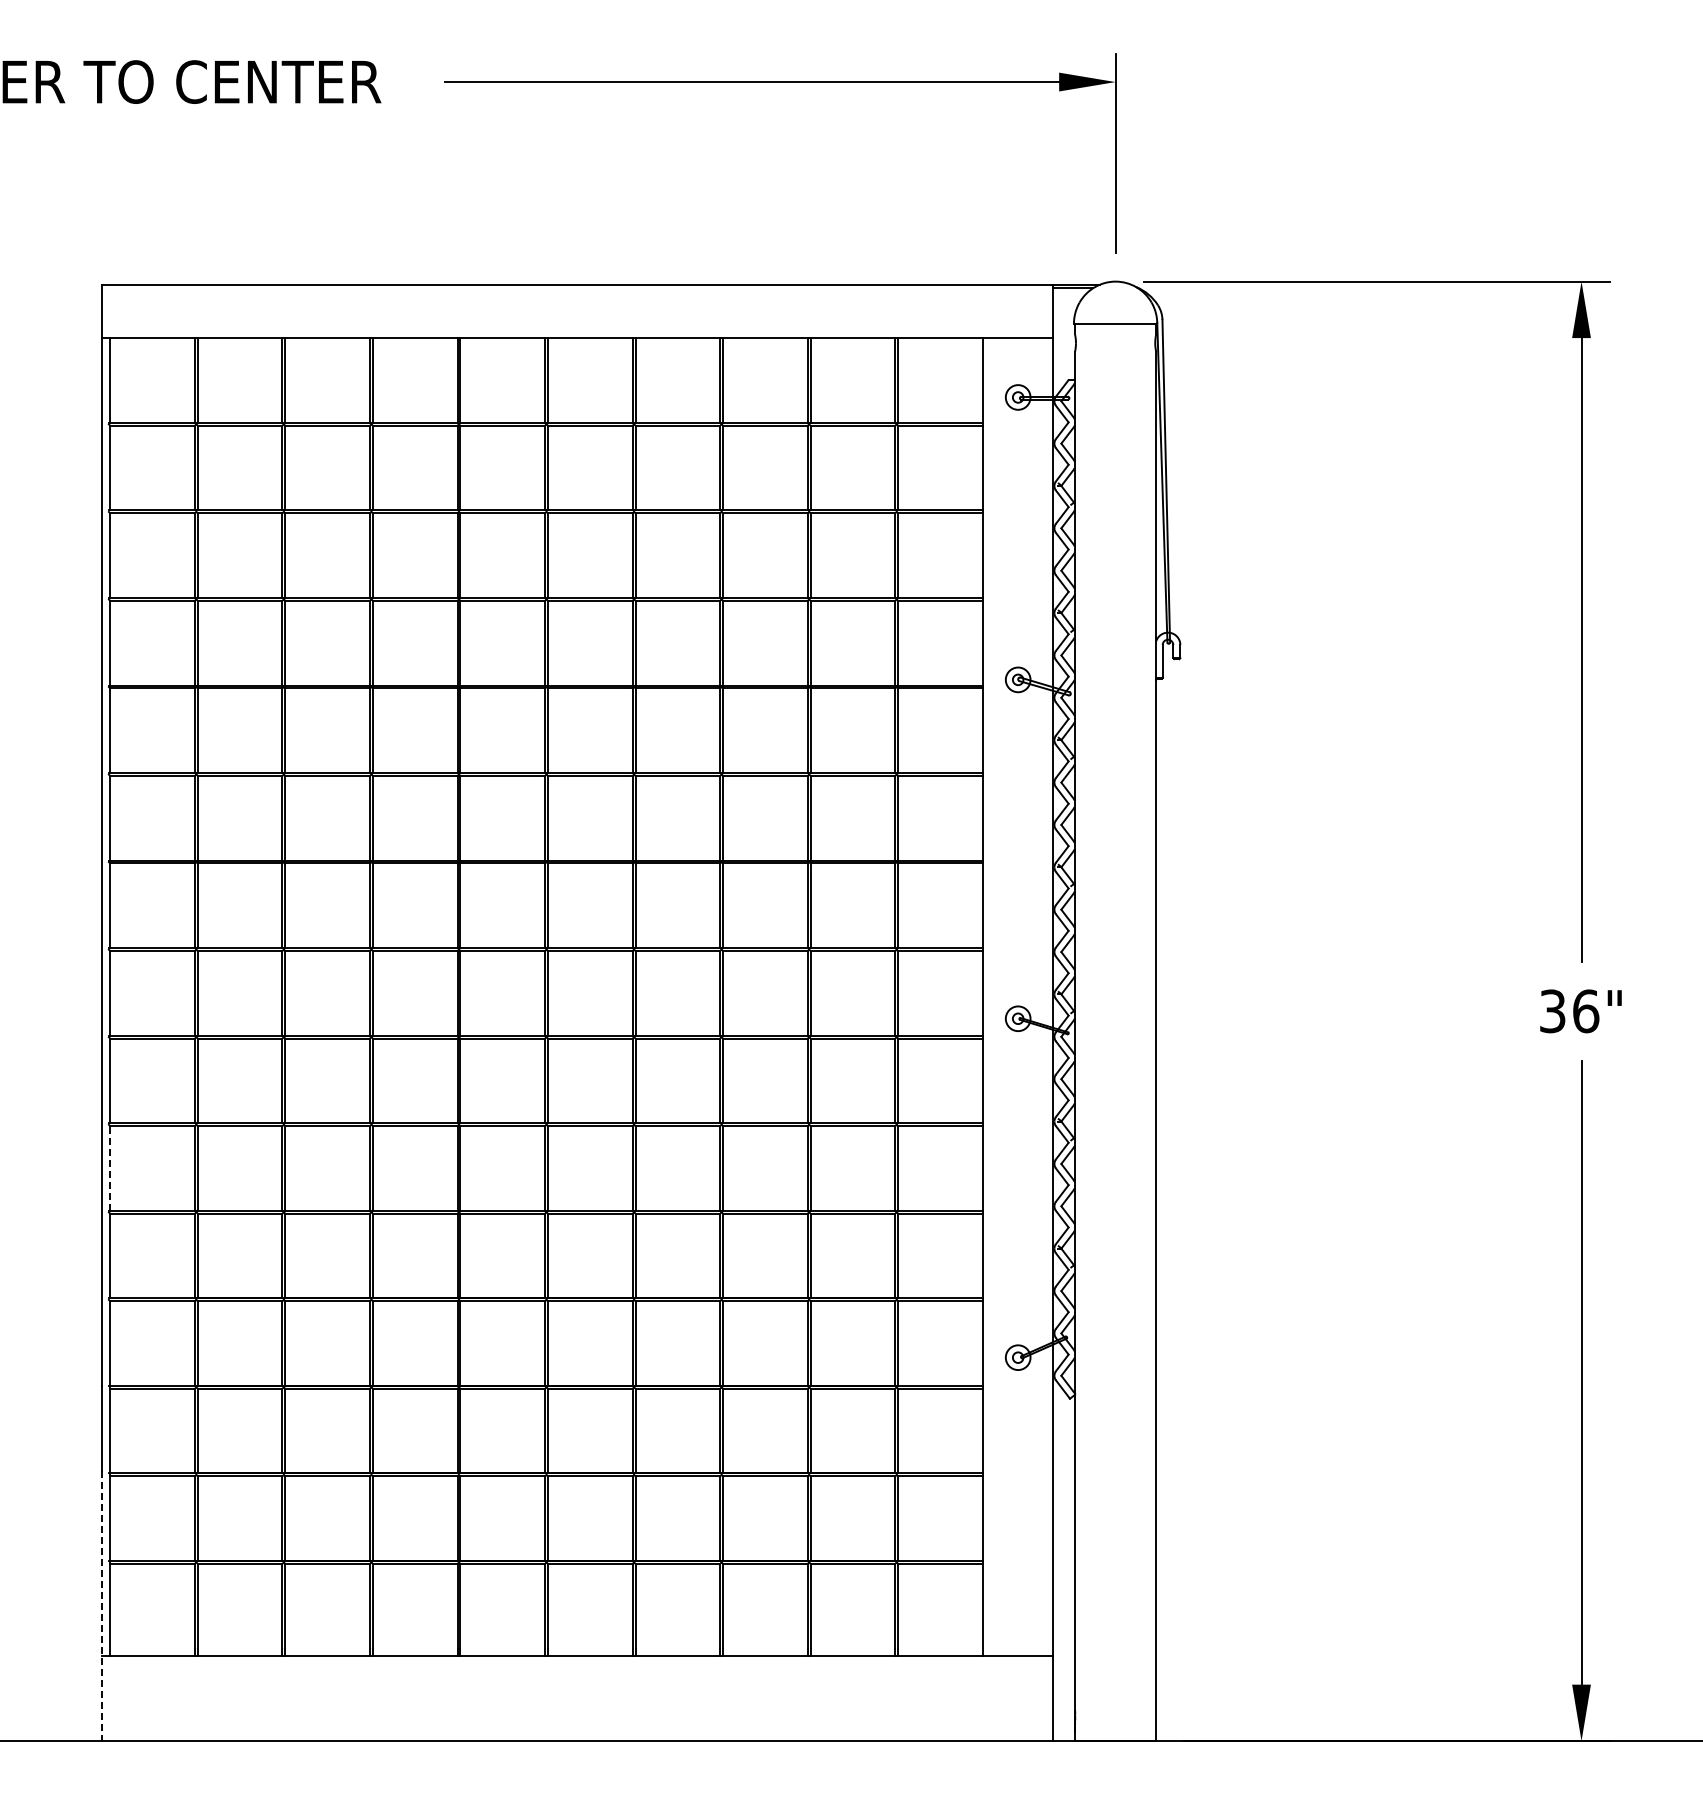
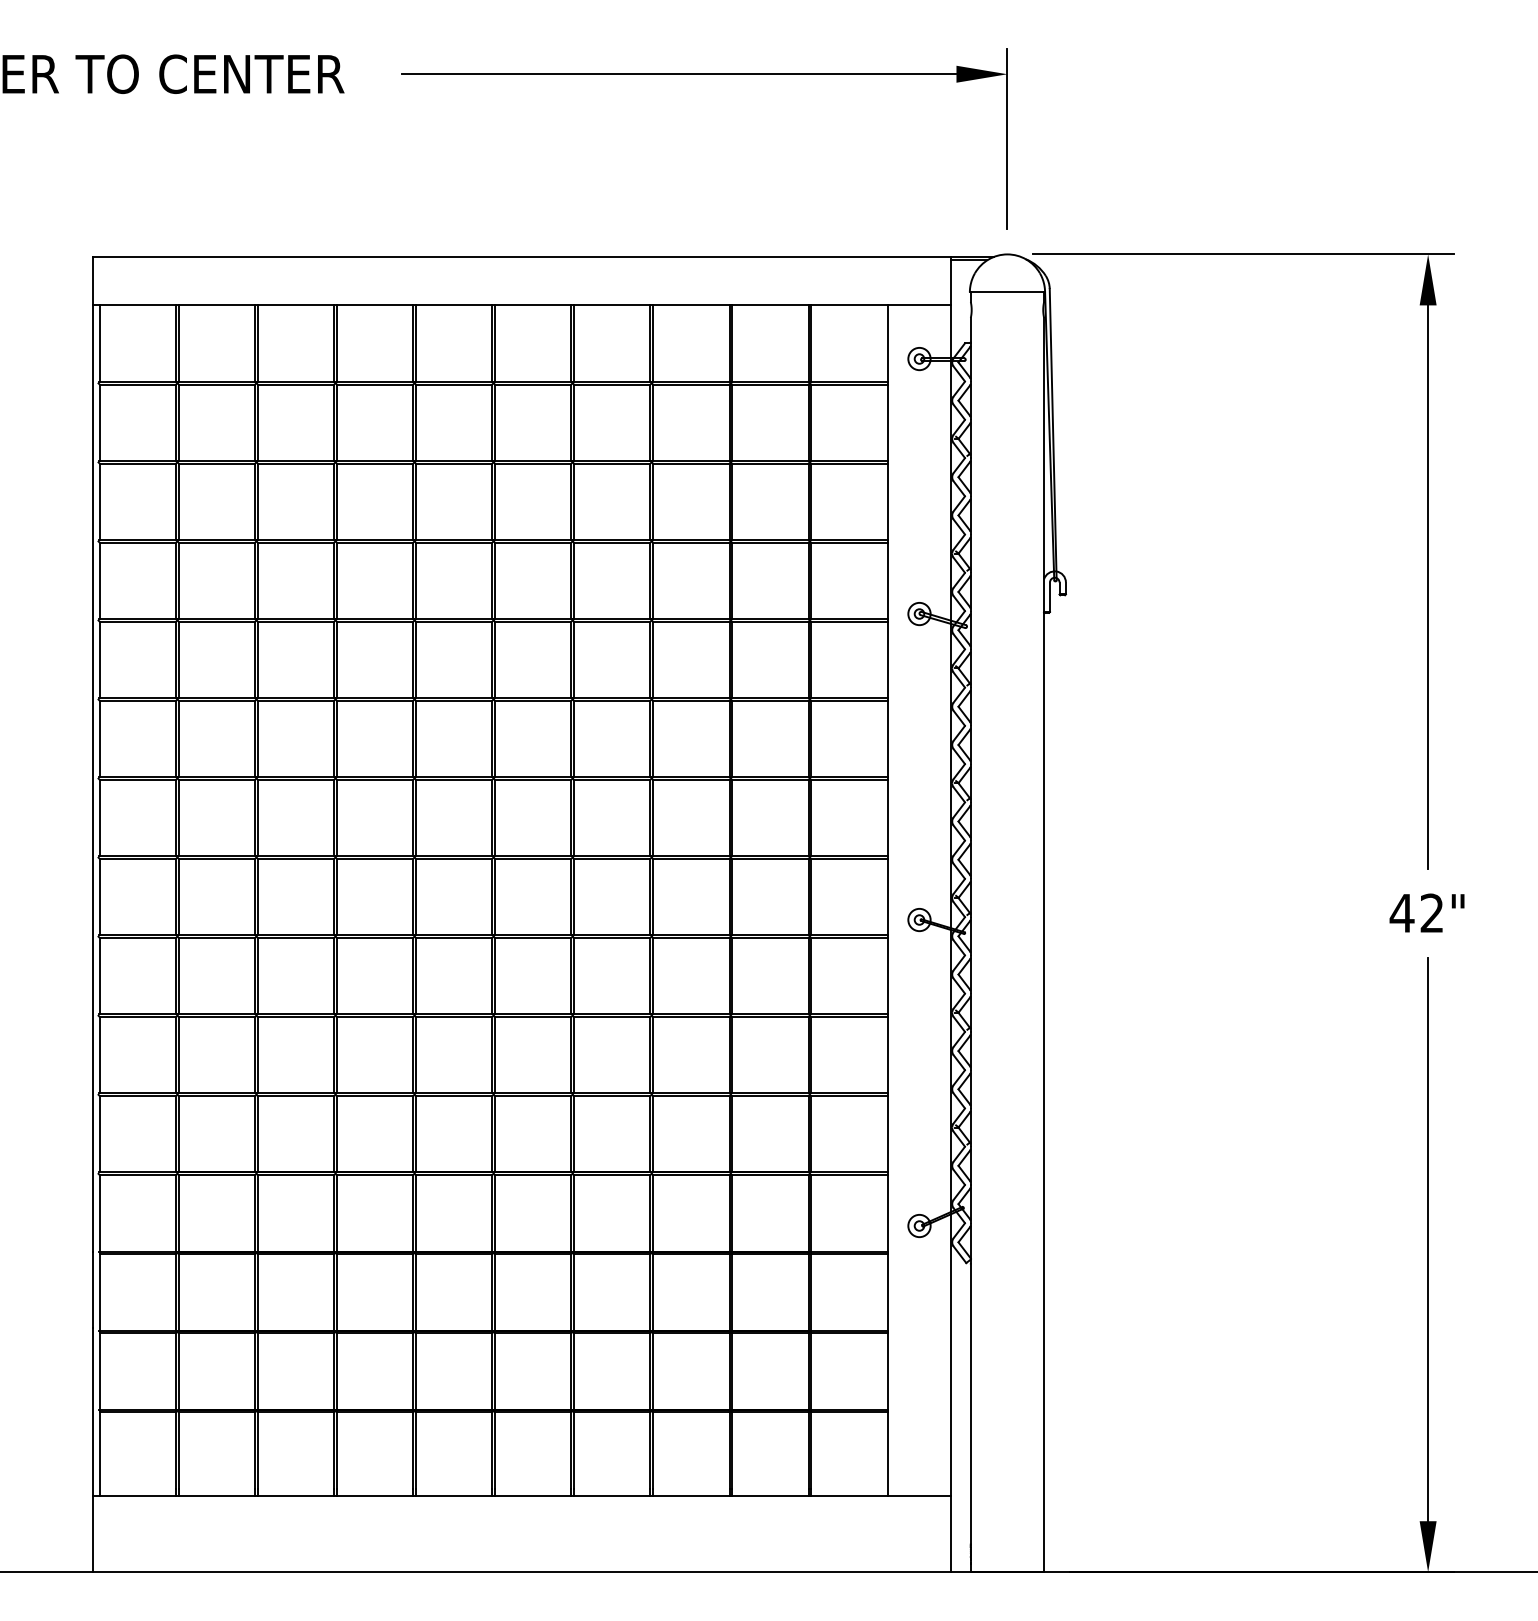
text: (1568, 1011) -> (1416, 913), 36" -> 42"
line: (110, 1167) -> (99, 1054), dashed -> solid
line: (102, 1606) -> (92, 1450), dashed -> solid

